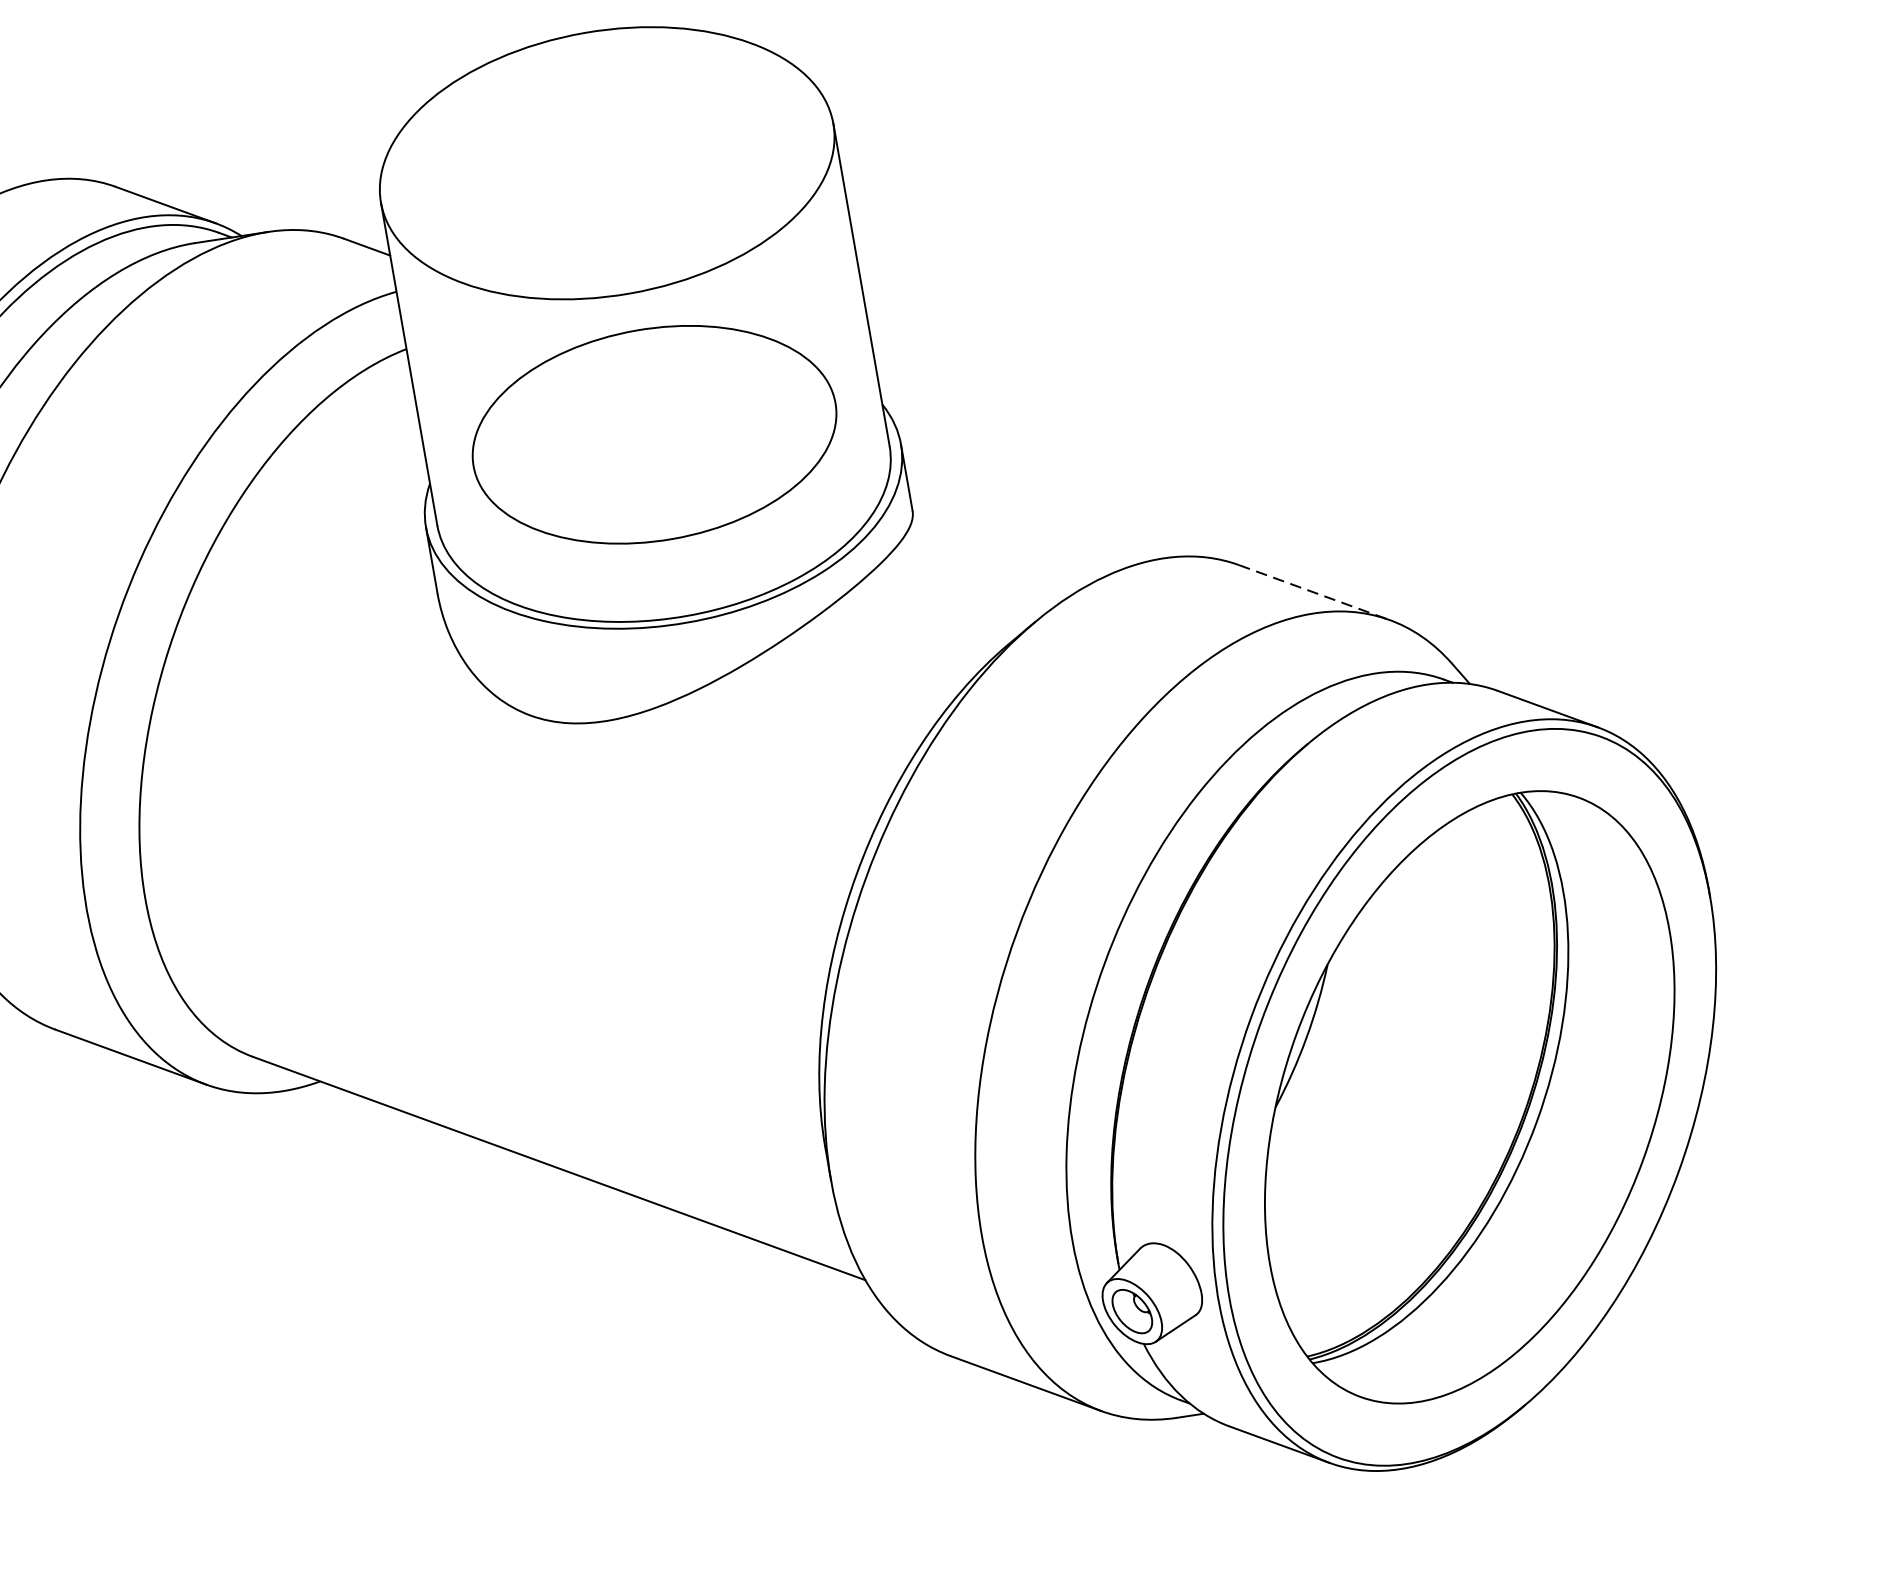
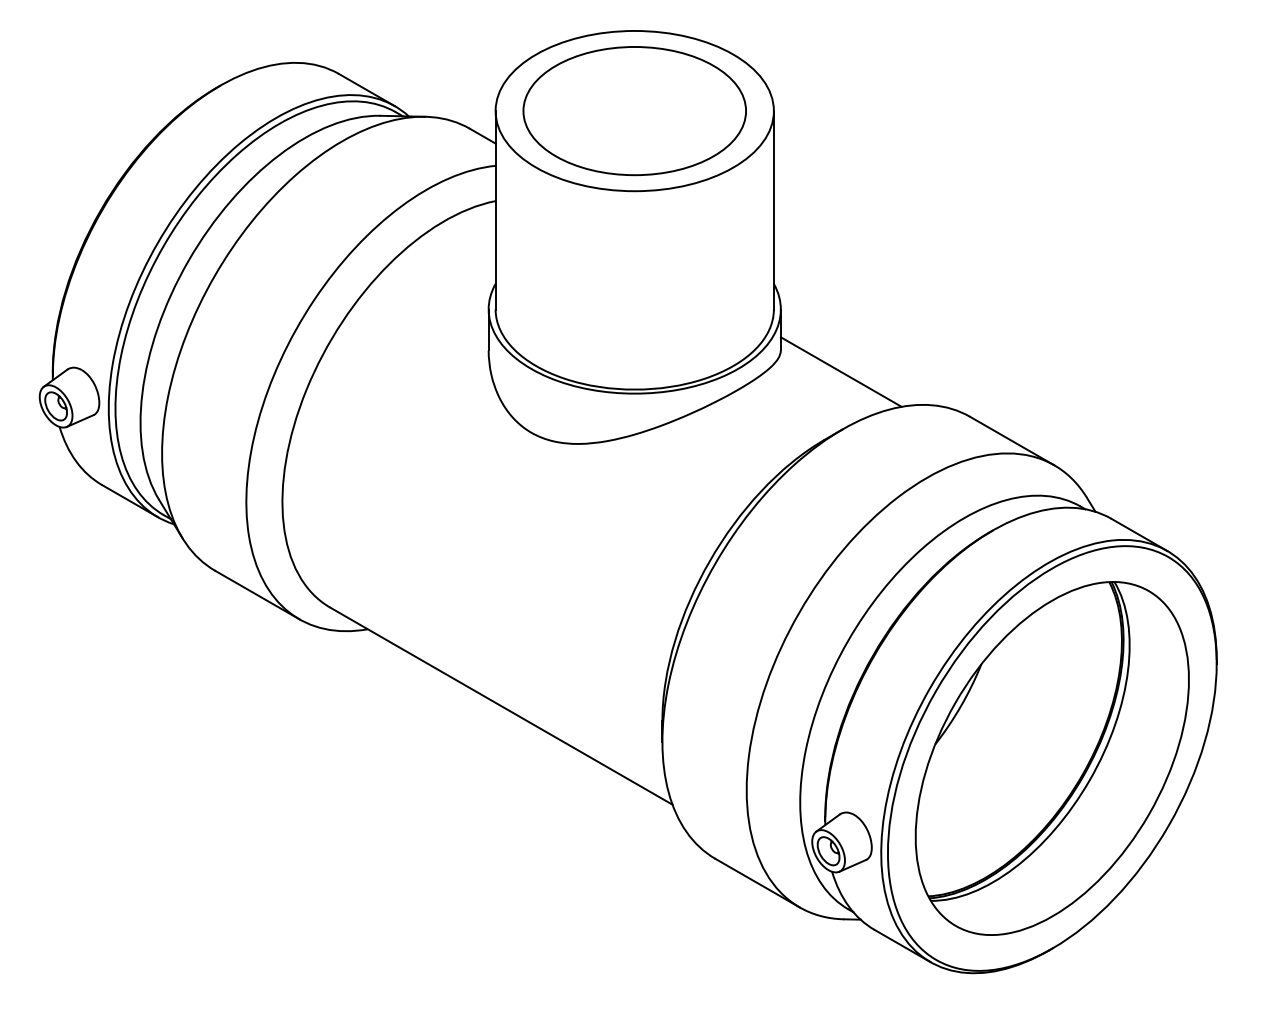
part: (654, 435) -> (634, 111), moved
line: (1015, 528) -> (840, 371), added
line: (1315, 593) -> (1012, 441), dashed -> solid

